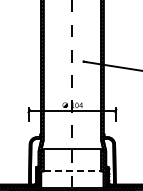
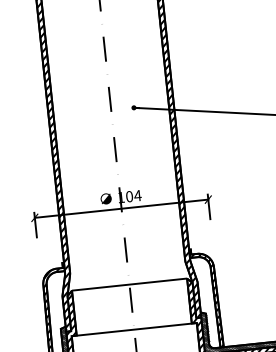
line: (72, 171) -> (134, 329), dashed -> solid

